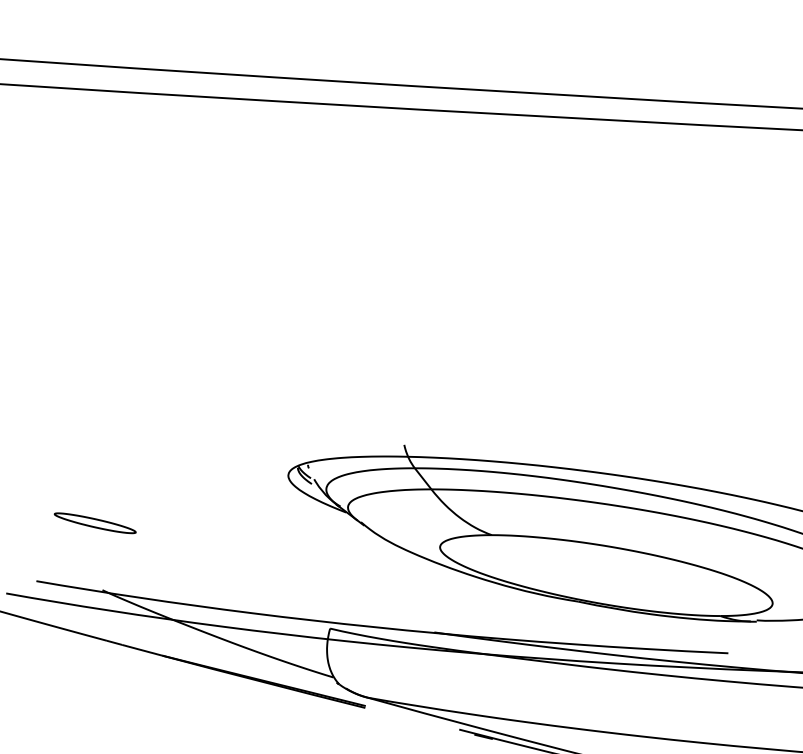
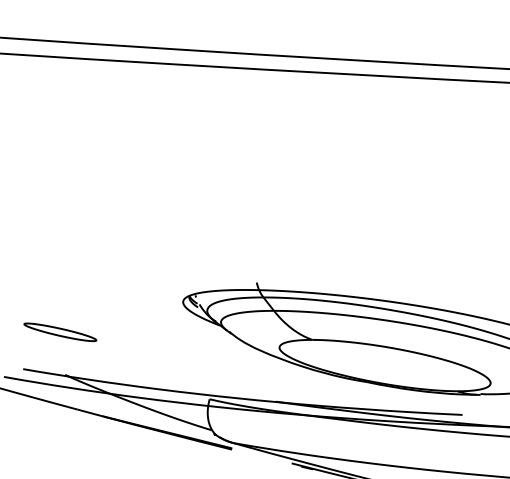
part: (95, 523) -> (60, 332), size x1.4

